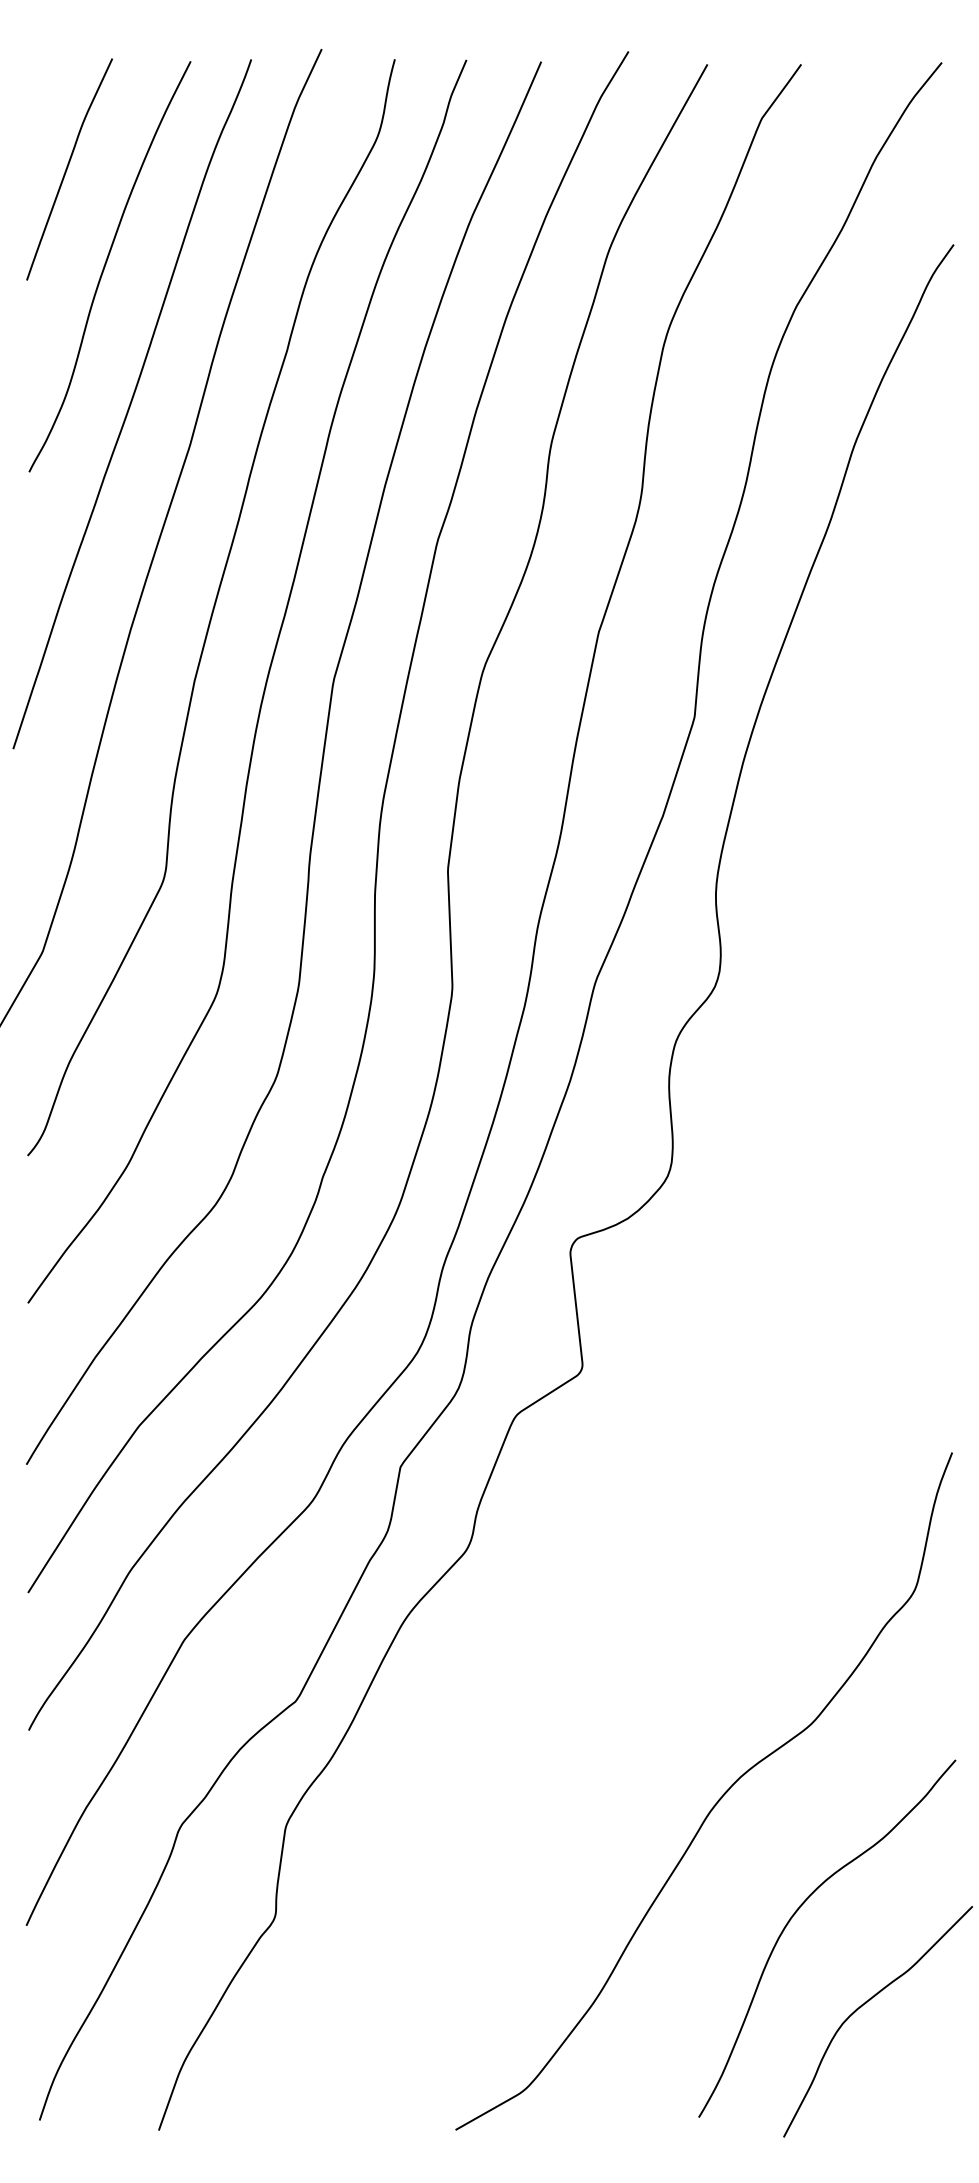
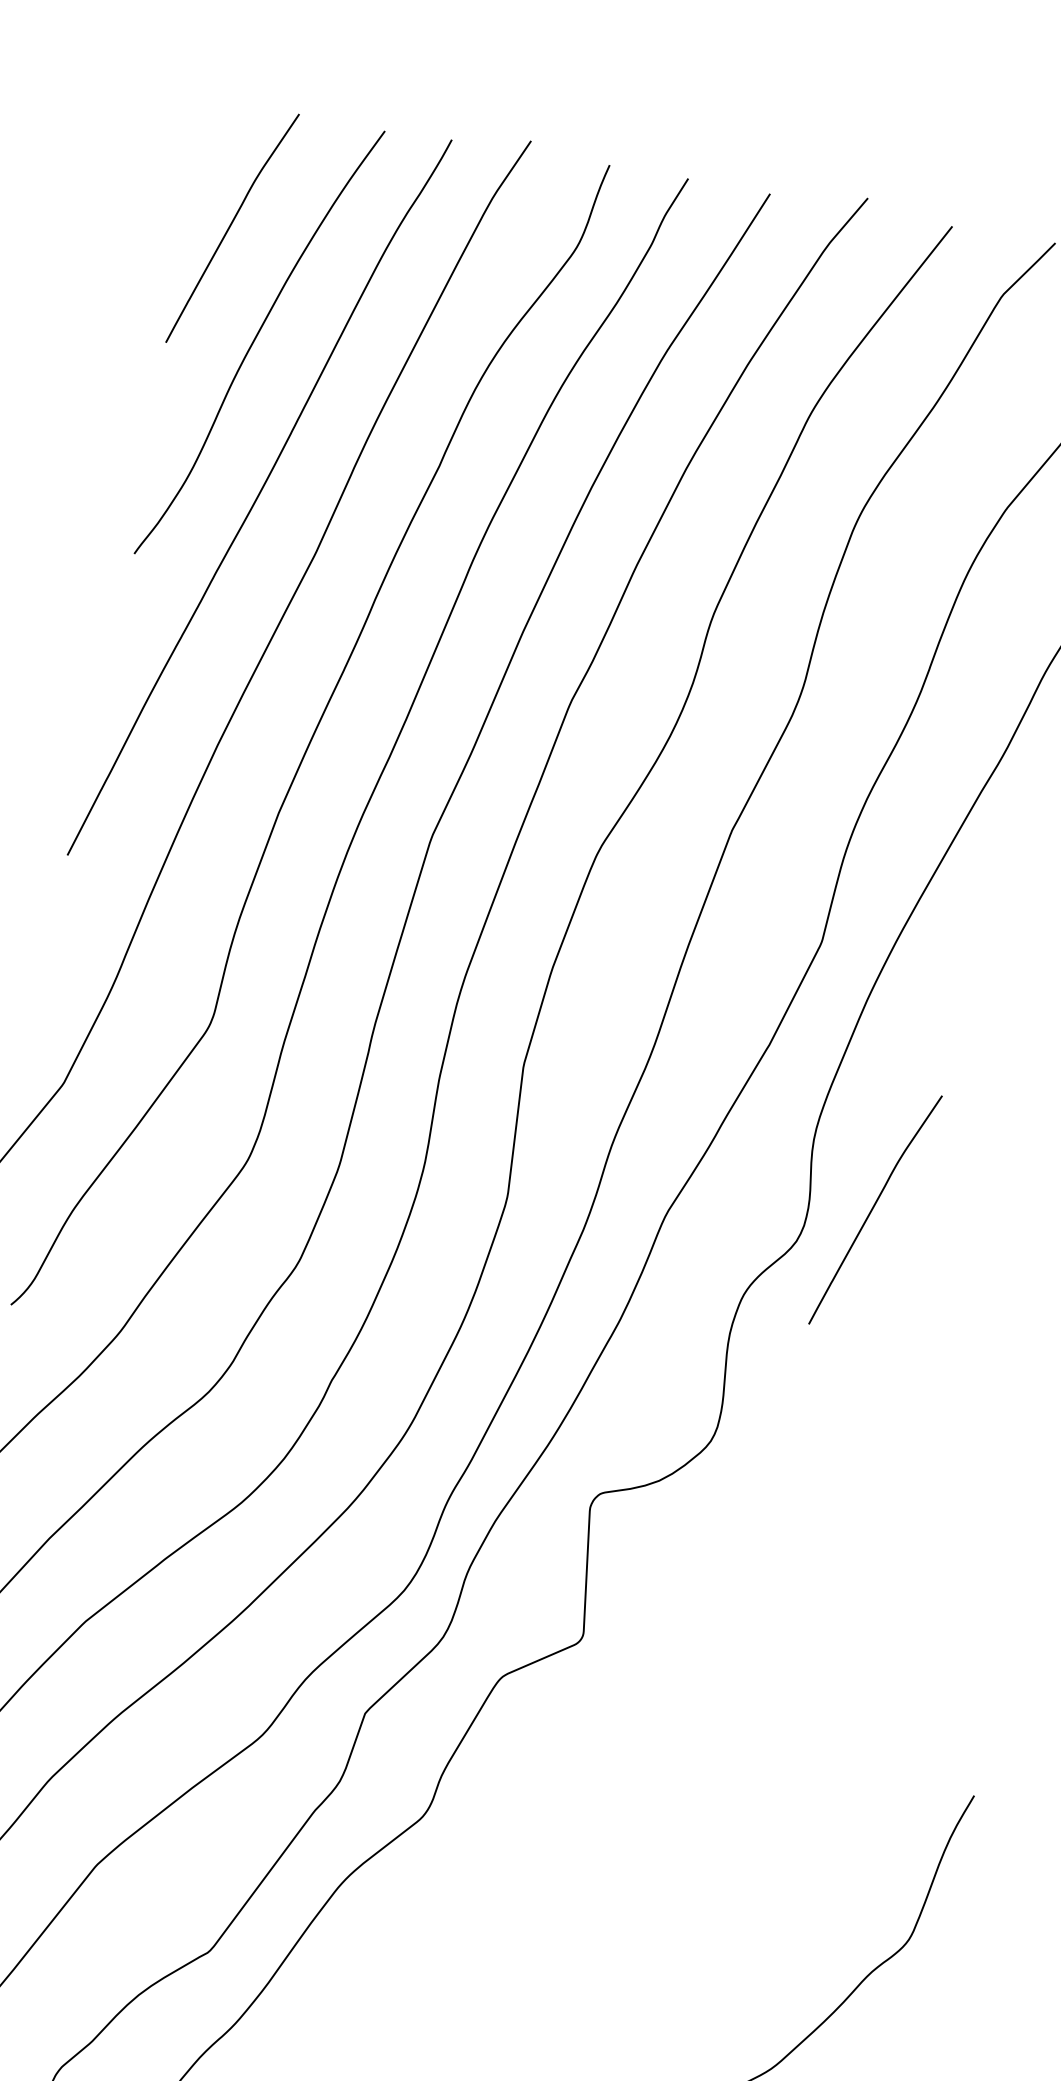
curve: (778, 947) -> (873, 1209), added

